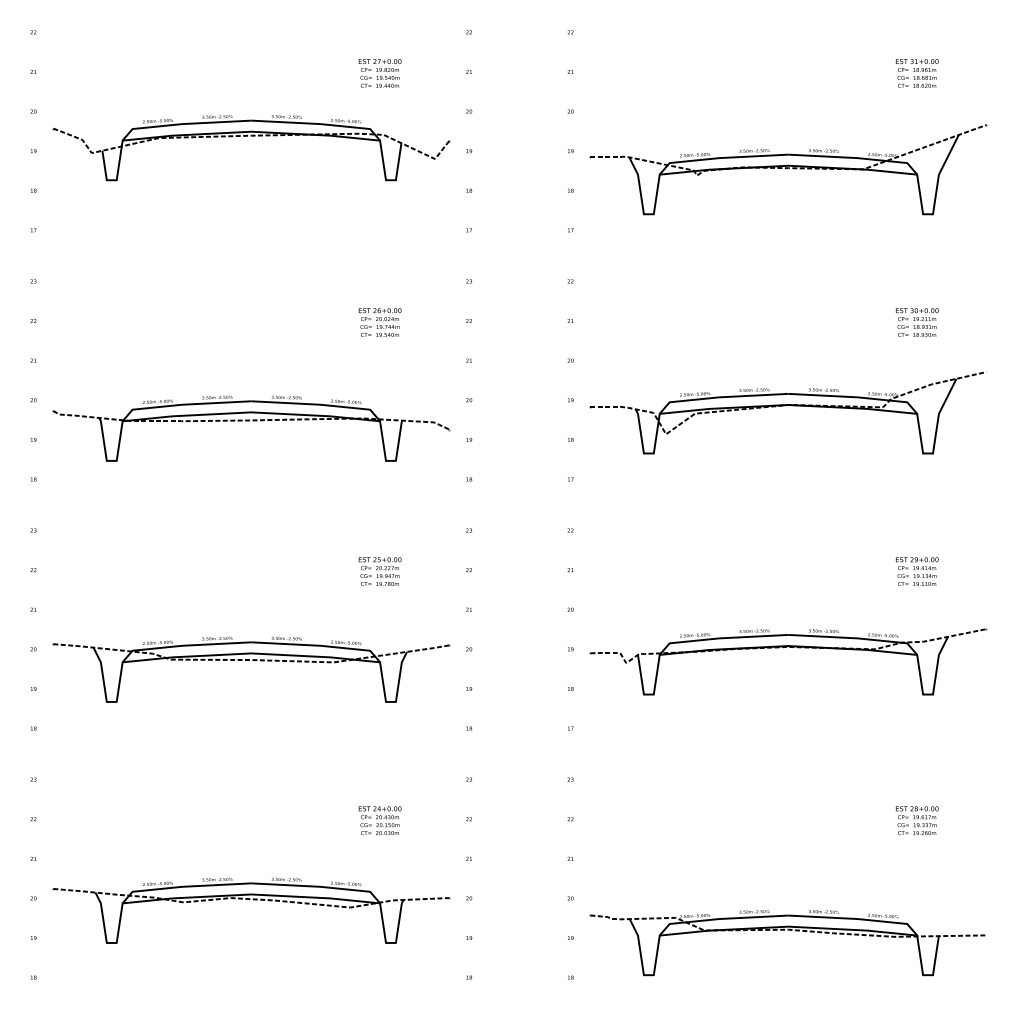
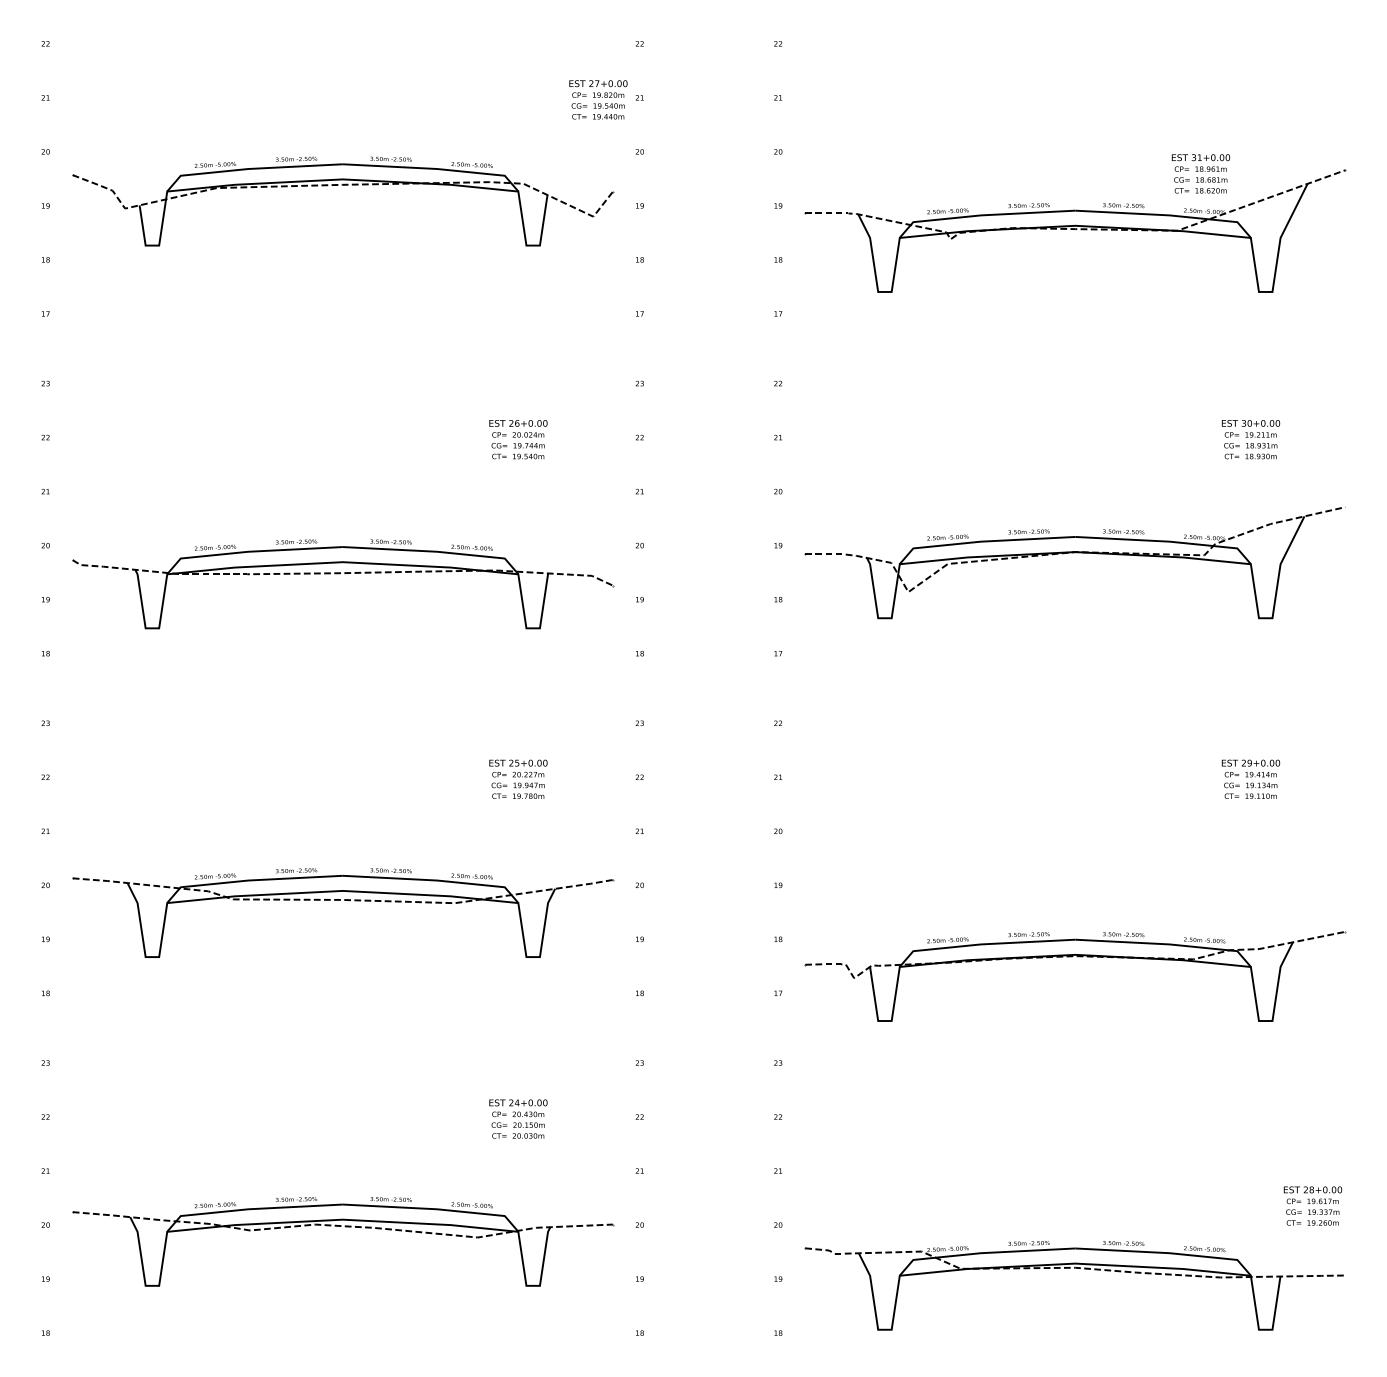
text: (380, 73) -> (598, 99), moved
text: (916, 73) -> (1200, 173), moved
part: (790, 647) -> (1077, 957), moved
text: (916, 820) -> (1312, 1205), moved

